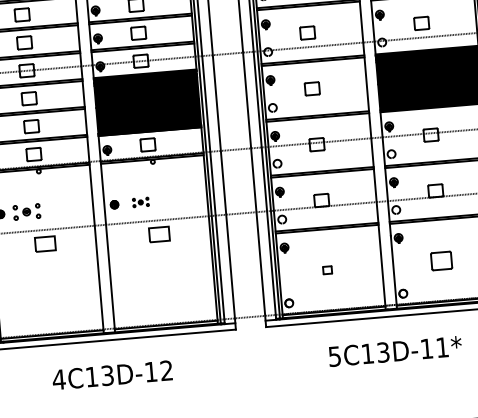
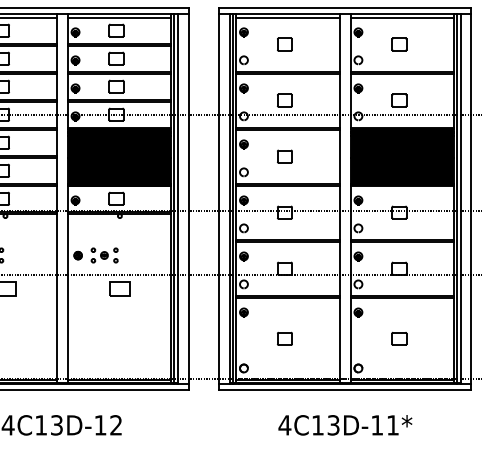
part: (140, 202) -> (104, 255), size x1.67
part: (441, 260) -> (399, 338), size x0.71
part: (327, 270) -> (284, 338), size x1.67
text: (334, 356) -> (284, 425), 5C13D-11* -> 4C13D-11*

